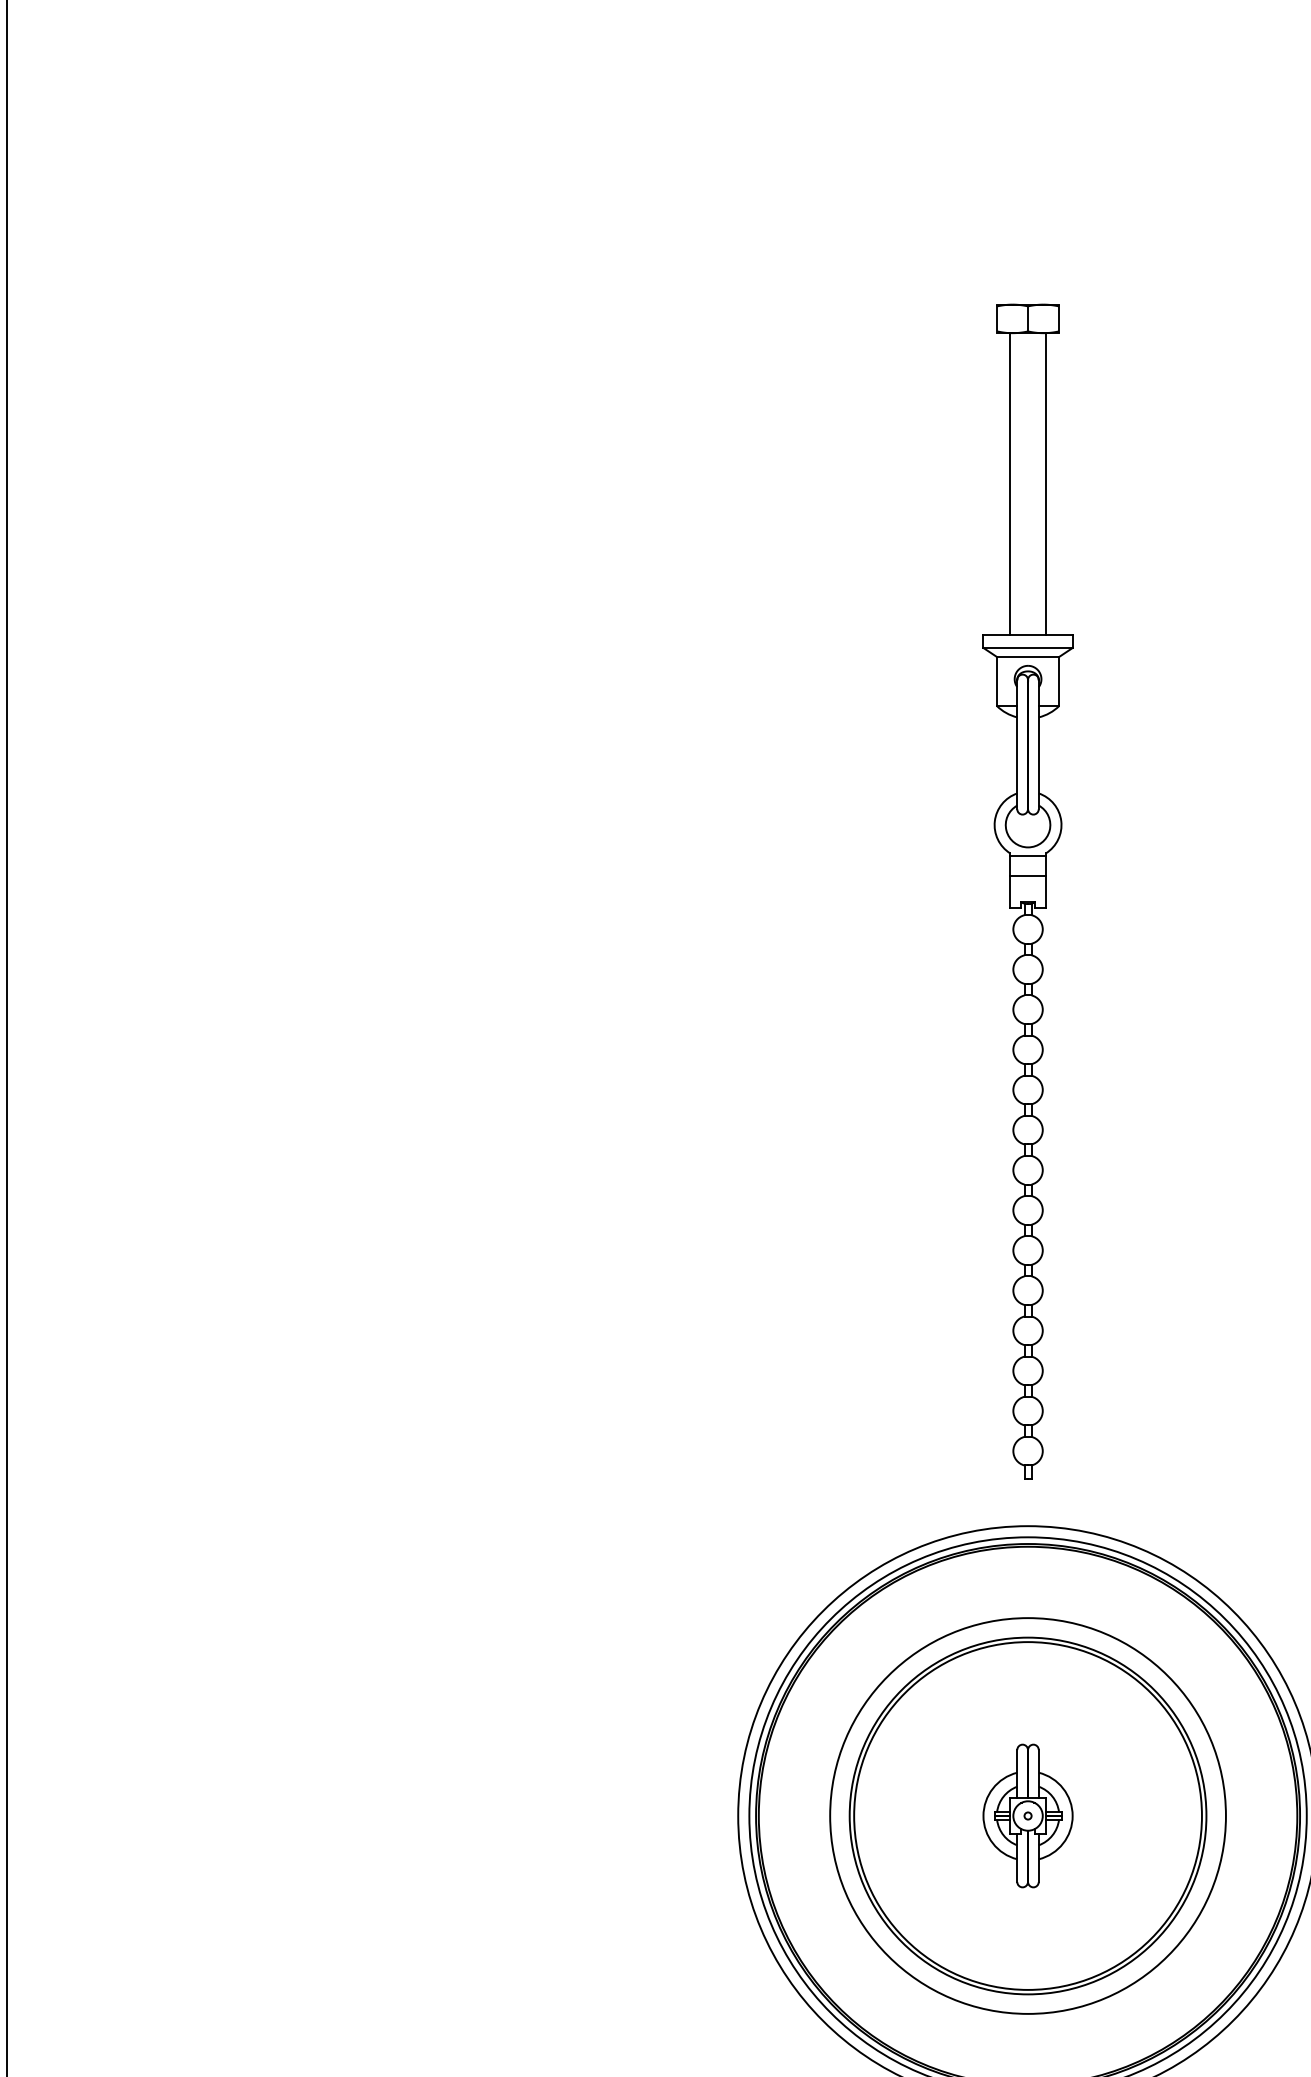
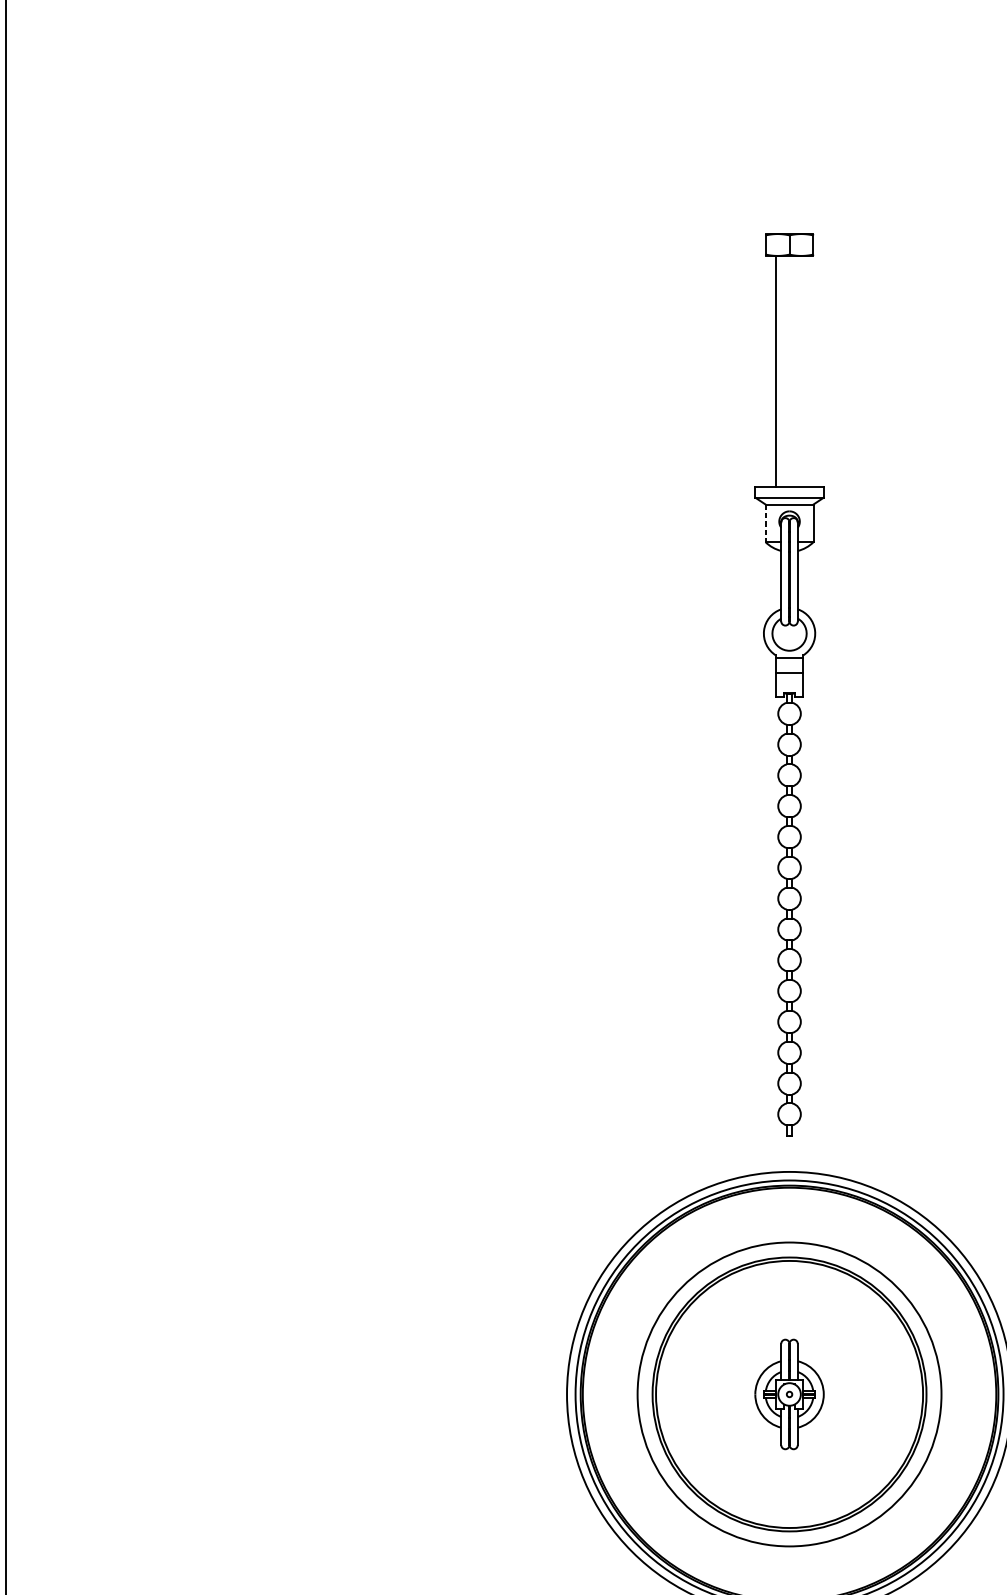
line: (1045, 483) -> (802, 371), removed
line: (996, 681) -> (765, 523), solid -> dashed

